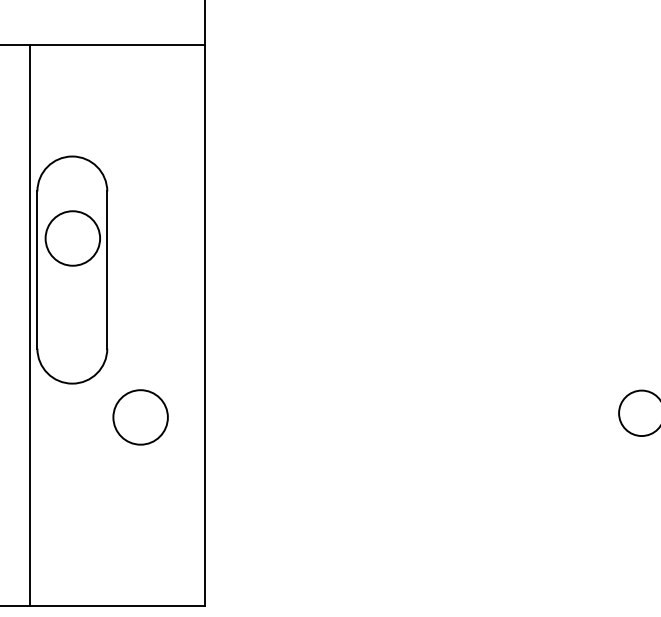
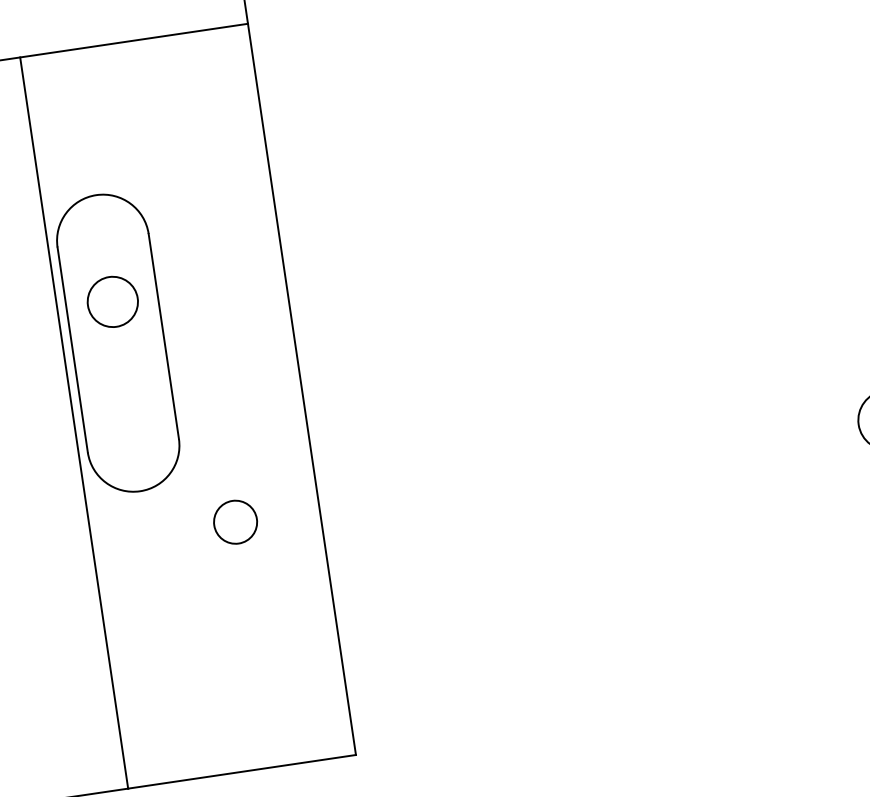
circle: (72, 238) -> (112, 302), size x0.7
circle: (140, 417) -> (235, 522), size x0.6

